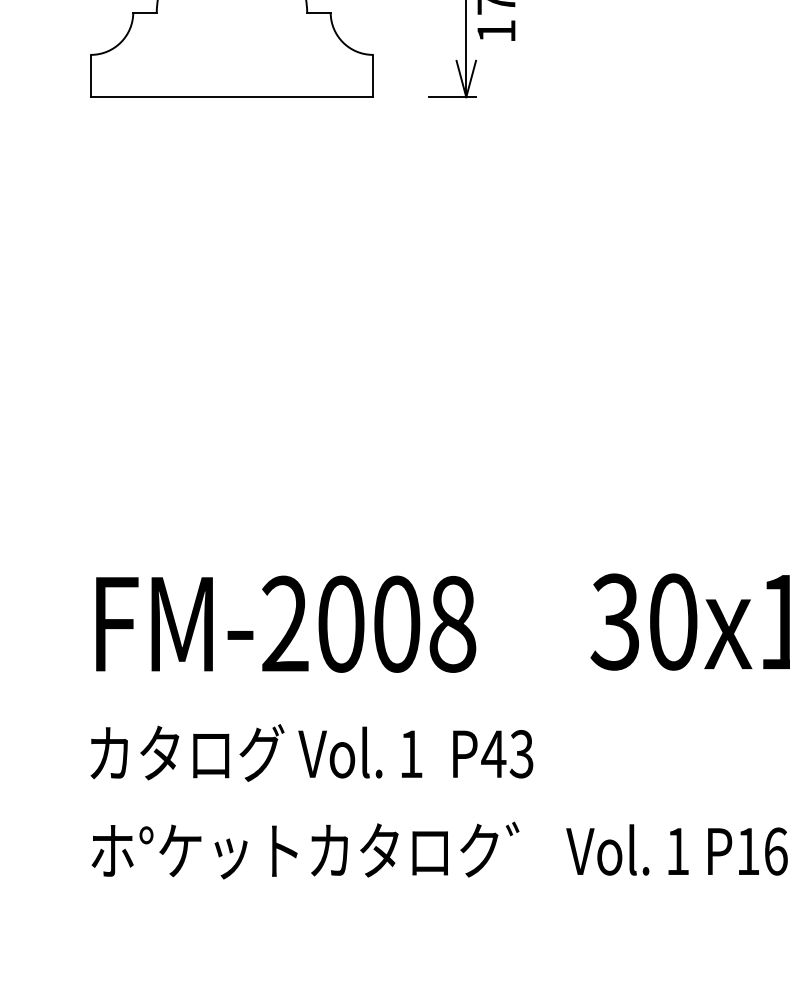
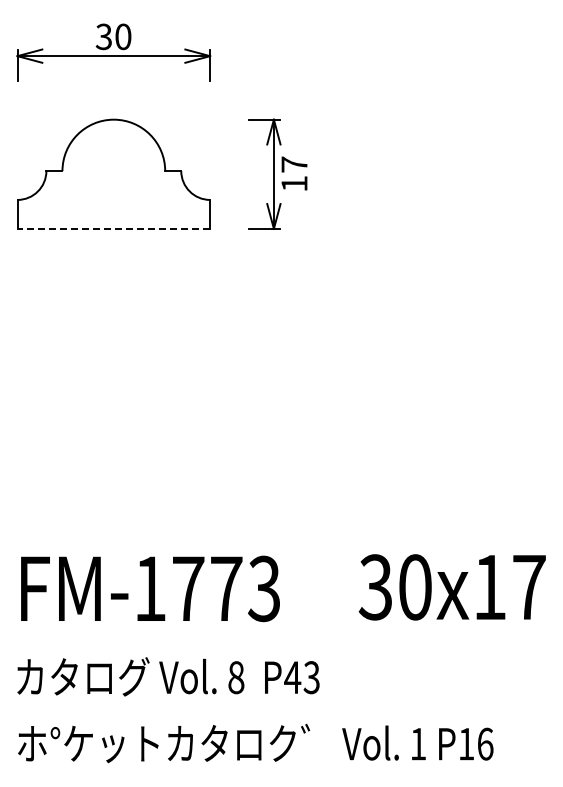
line: (231, 96) -> (113, 228), solid -> dashed
text: (369, 623) -> (207, 588), FM-2008 -> FM-1773
text: (411, 753) -> (236, 677), 1 -> 8

